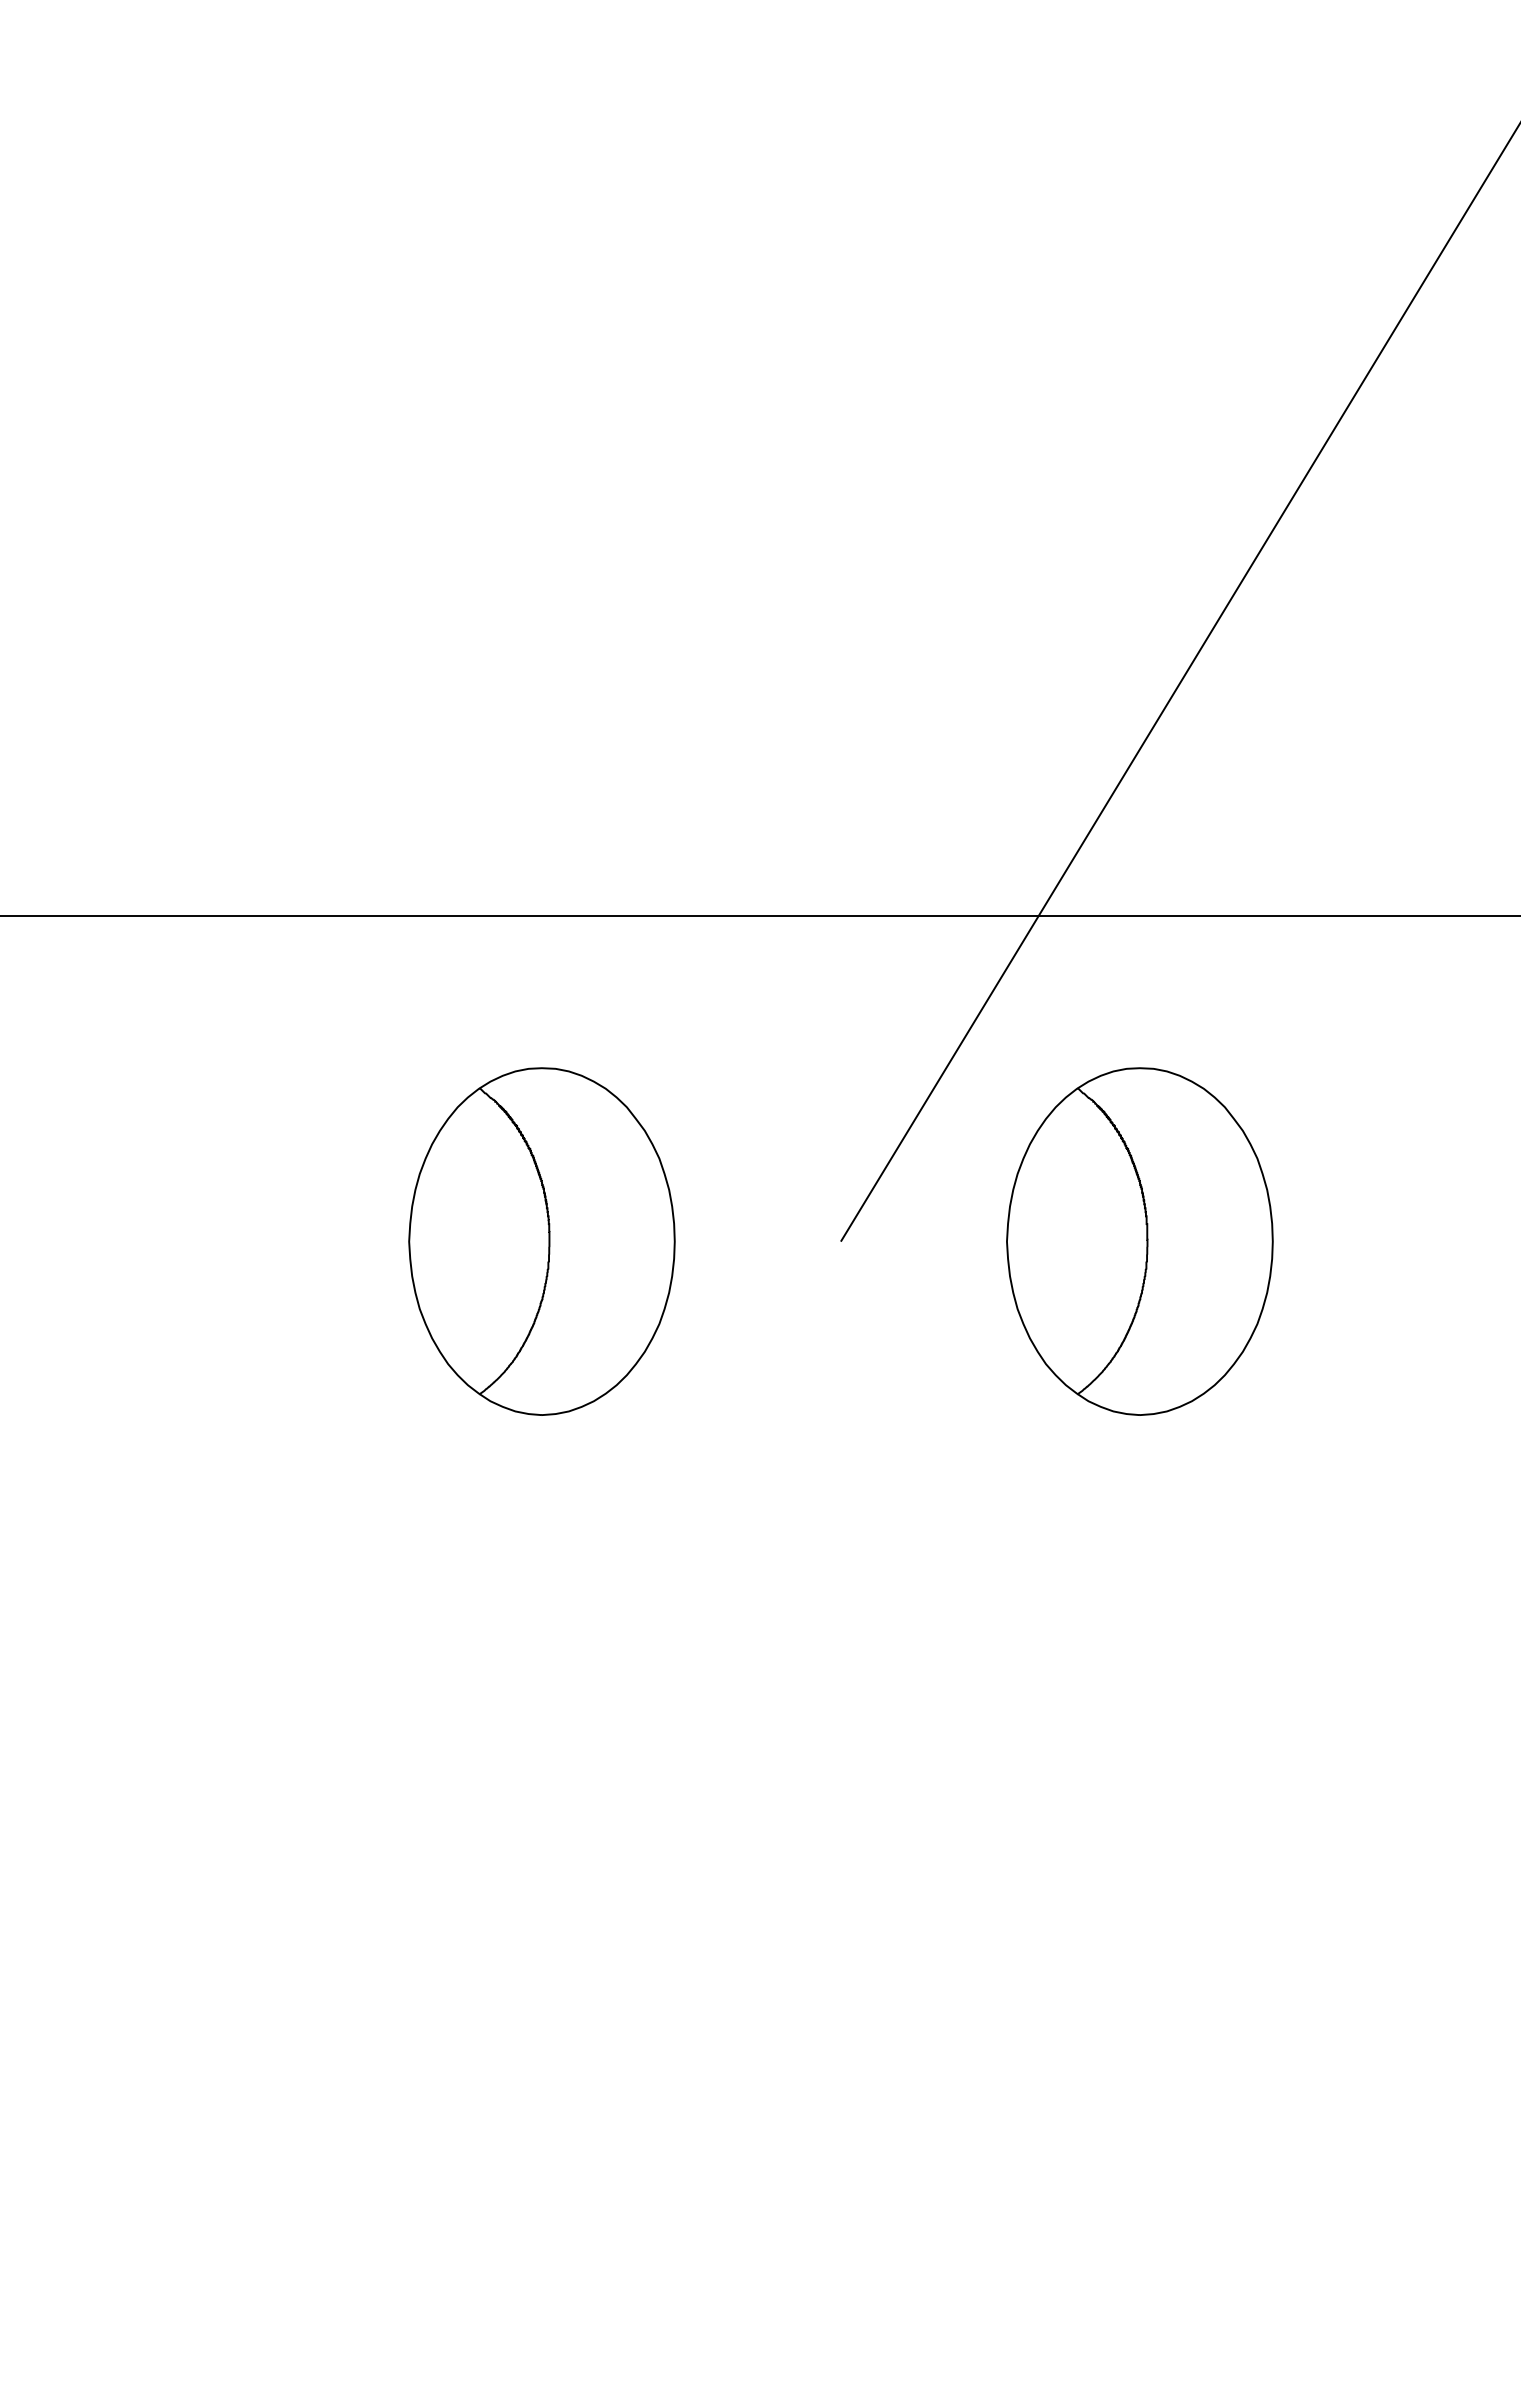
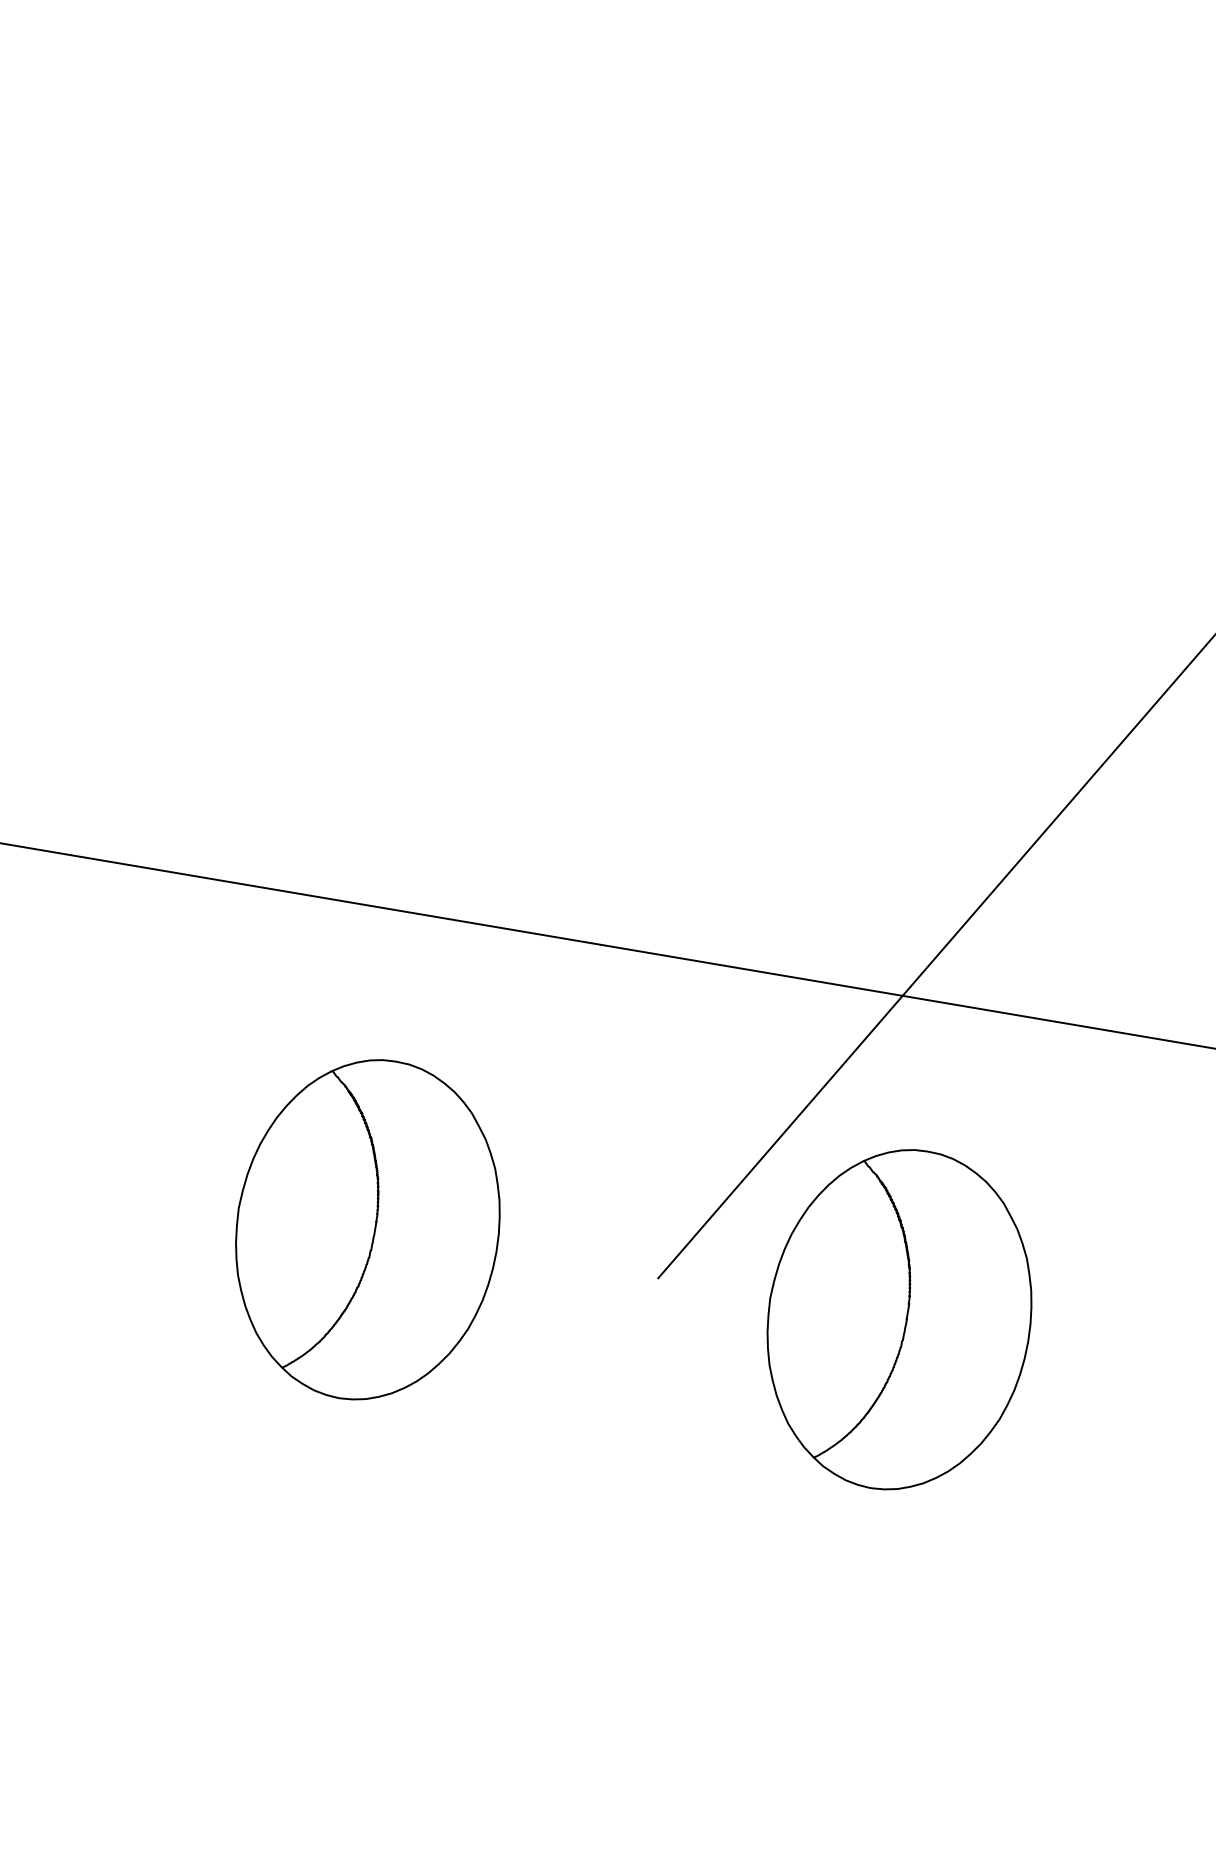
part: (1139, 1241) -> (898, 1319), moved

